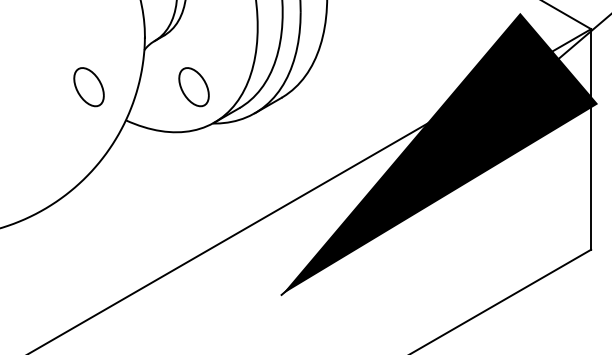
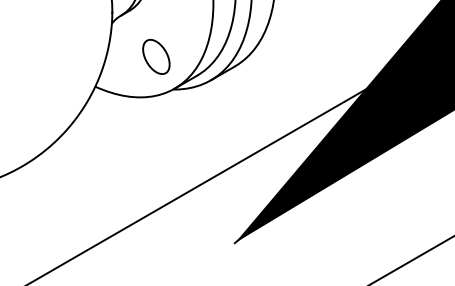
part: (88, 87) -> (61, 57), removed

